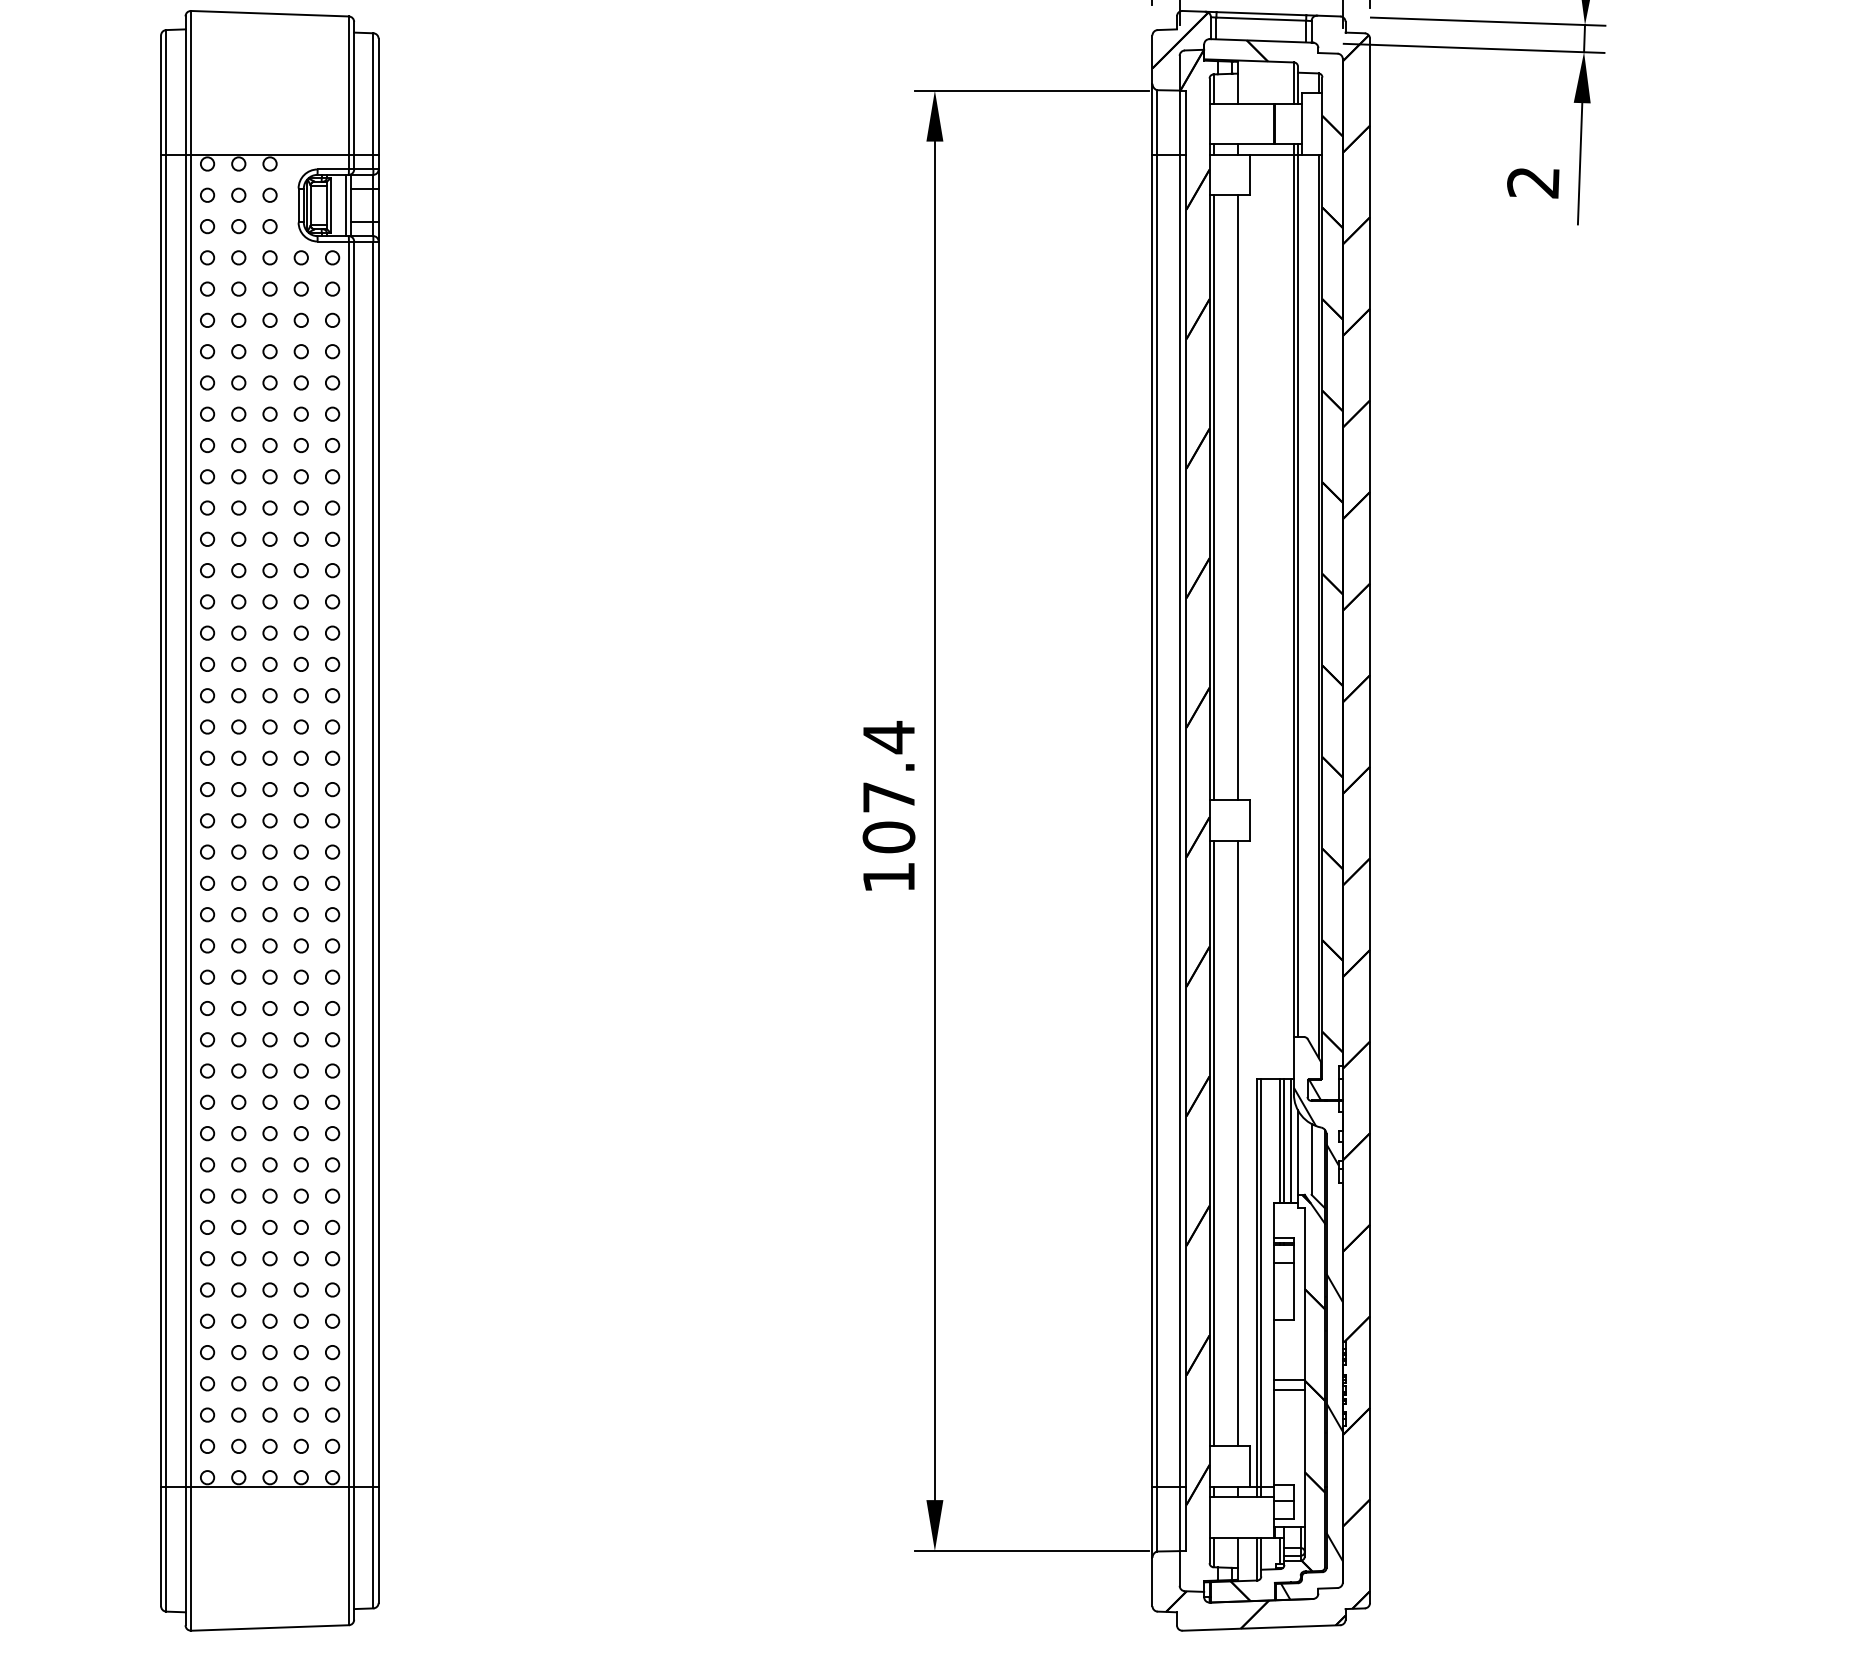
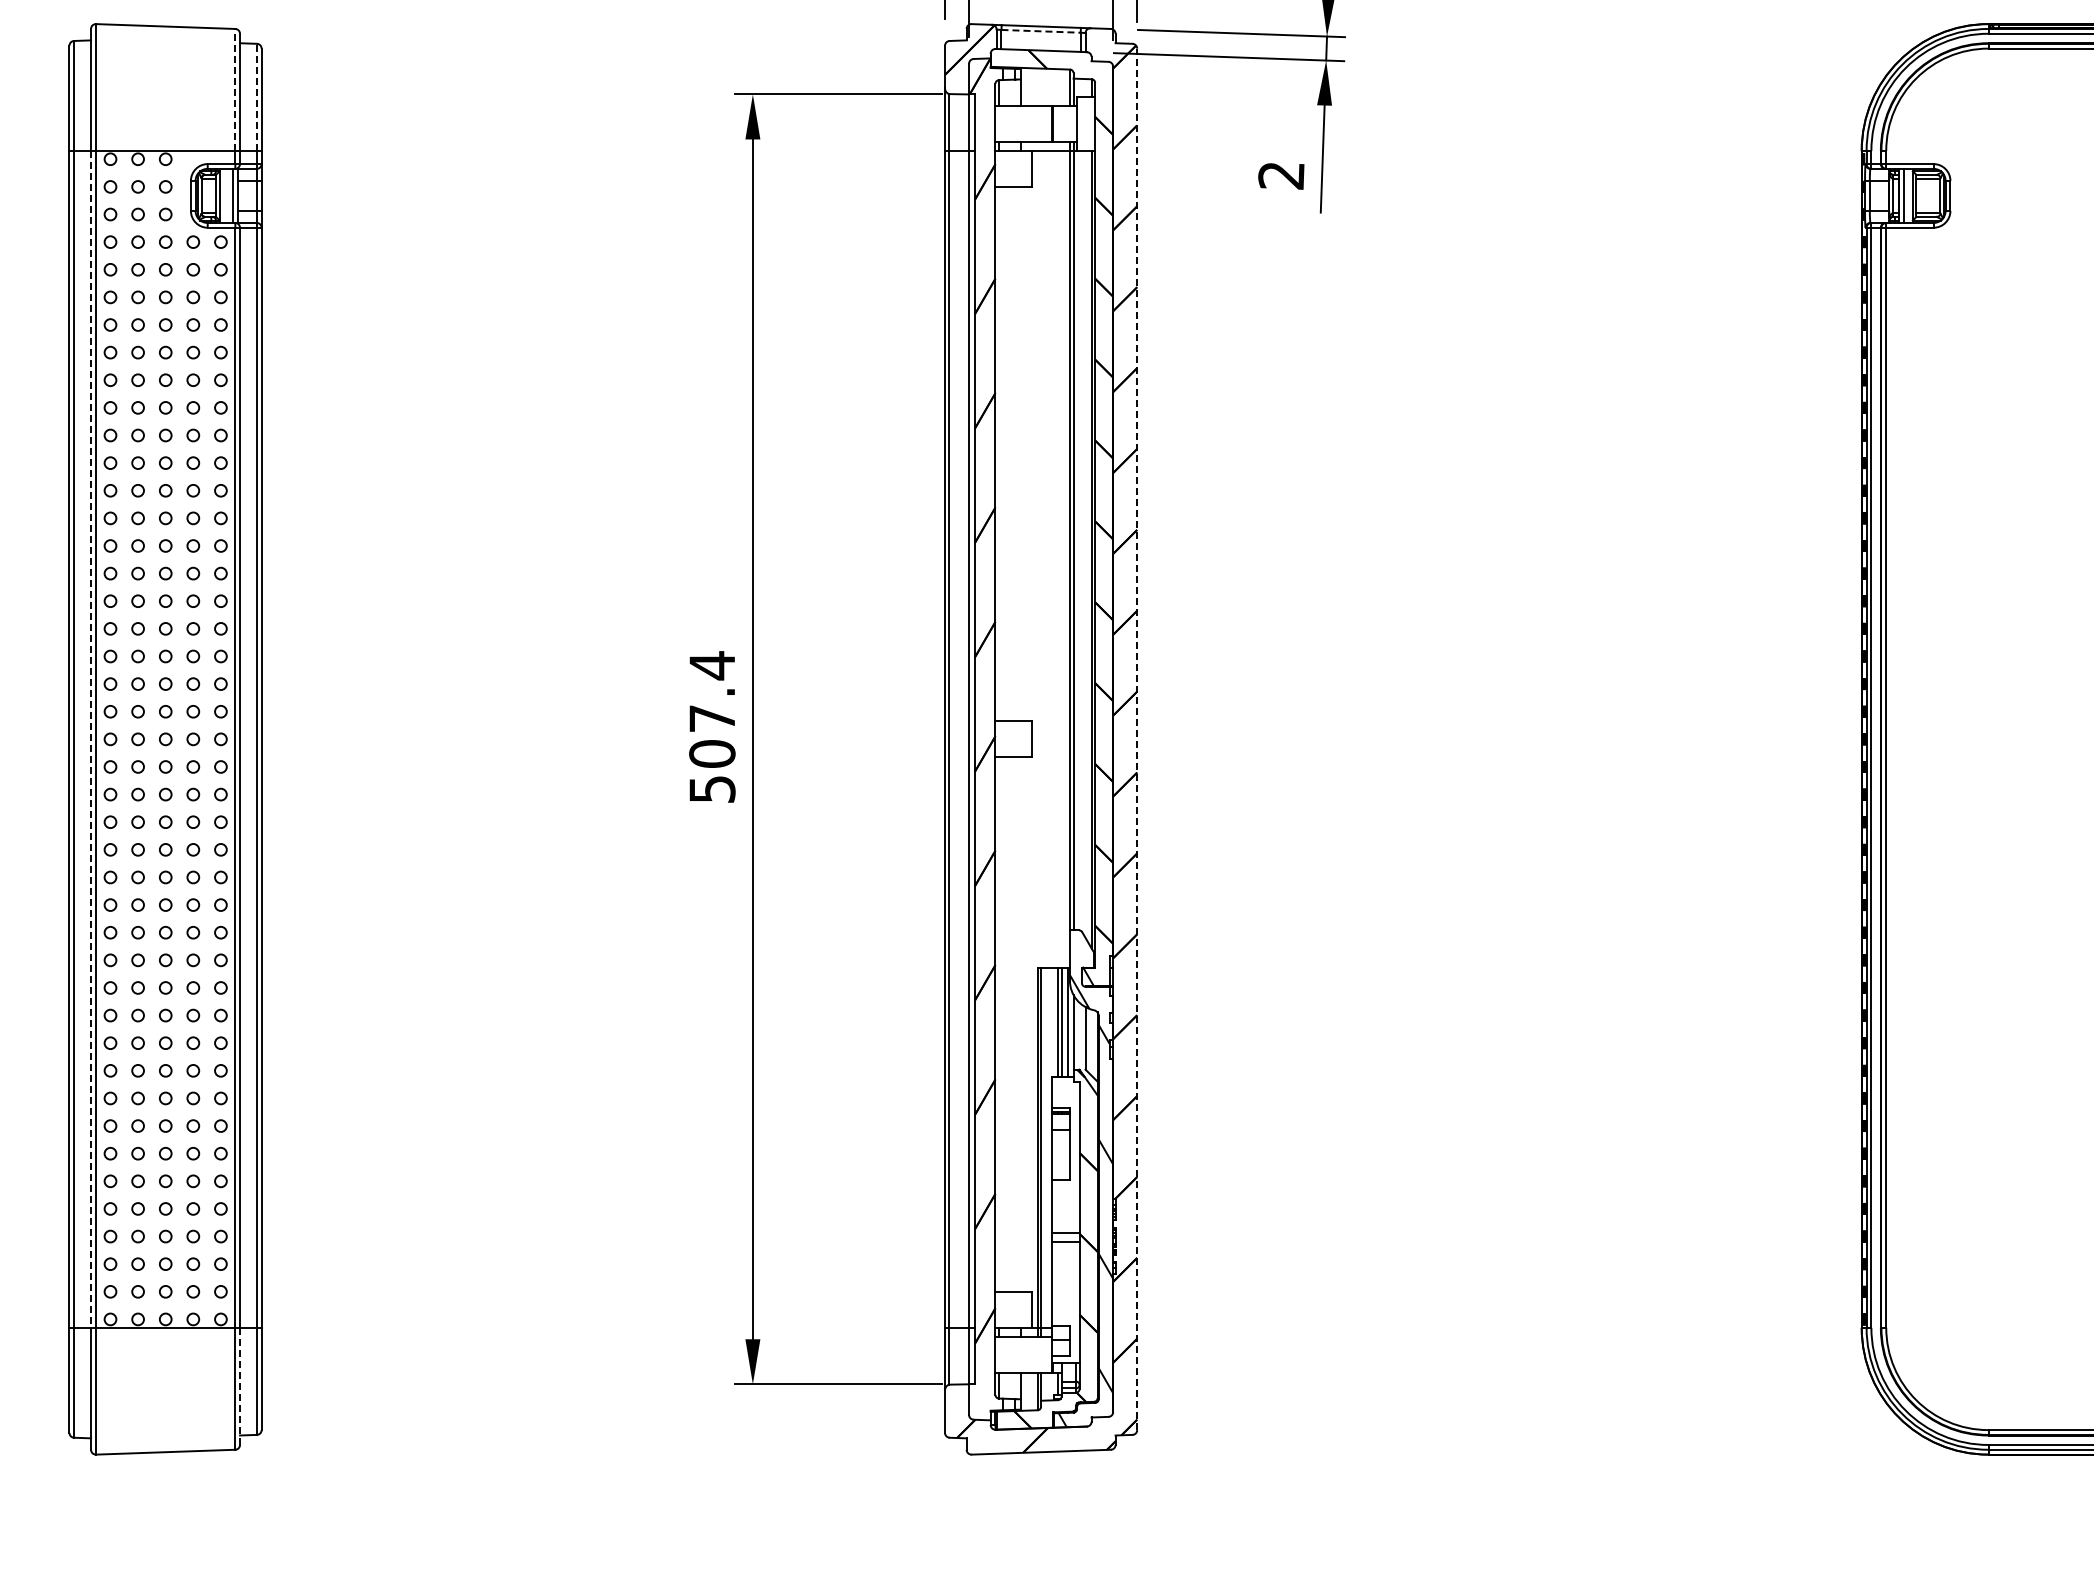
line: (1261, 19) -> (1041, 31), solid -> dashed
line: (349, 85) -> (235, 89), solid -> dashed
line: (372, 94) -> (256, 97), solid -> dashed
line: (1213, 497) -> (998, 453), removed
line: (1237, 497) -> (1020, 453), removed
line: (186, 820) -> (91, 739), solid -> dashed
line: (1370, 820) -> (1137, 739), solid -> dashed
text: (889, 877) -> (712, 789), 107.4 -> 507.4
line: (1213, 1143) -> (998, 1024), removed
line: (1237, 1143) -> (1020, 1024), removed
line: (354, 1553) -> (240, 1386), solid -> dashed

